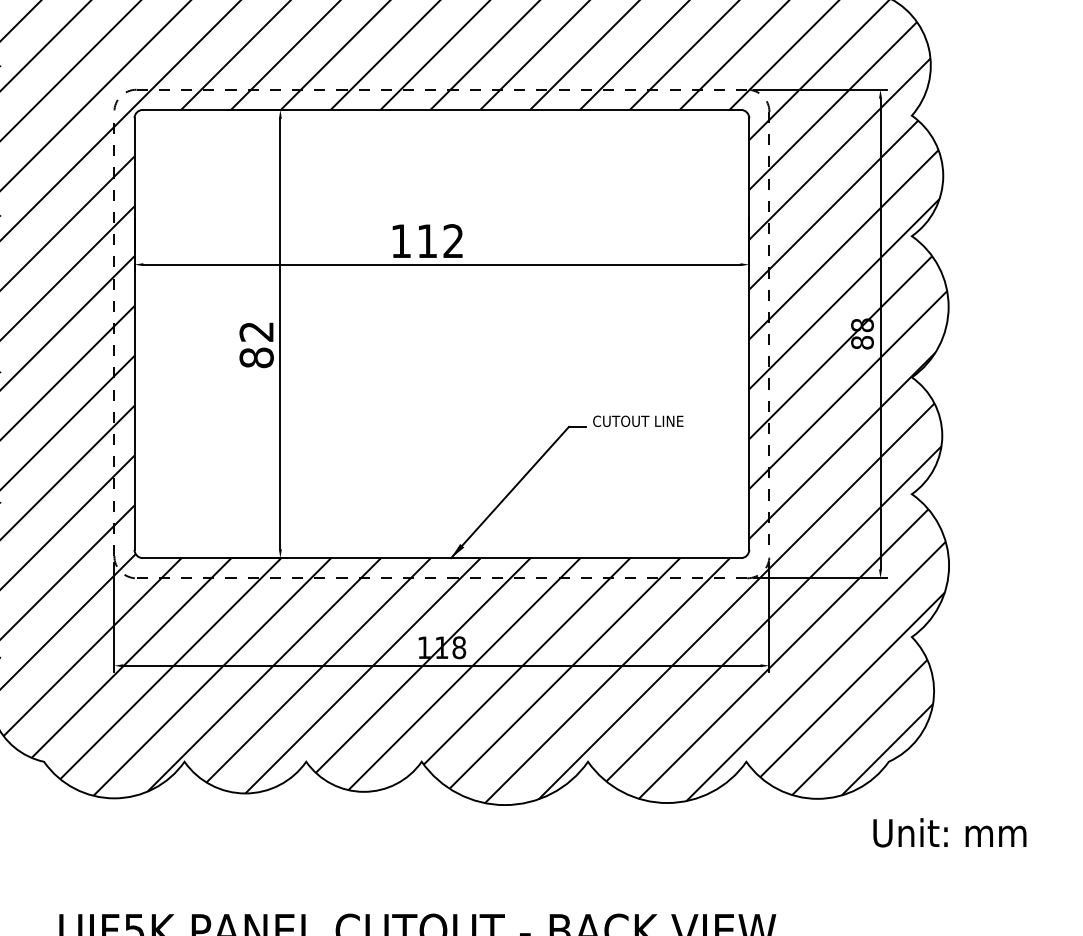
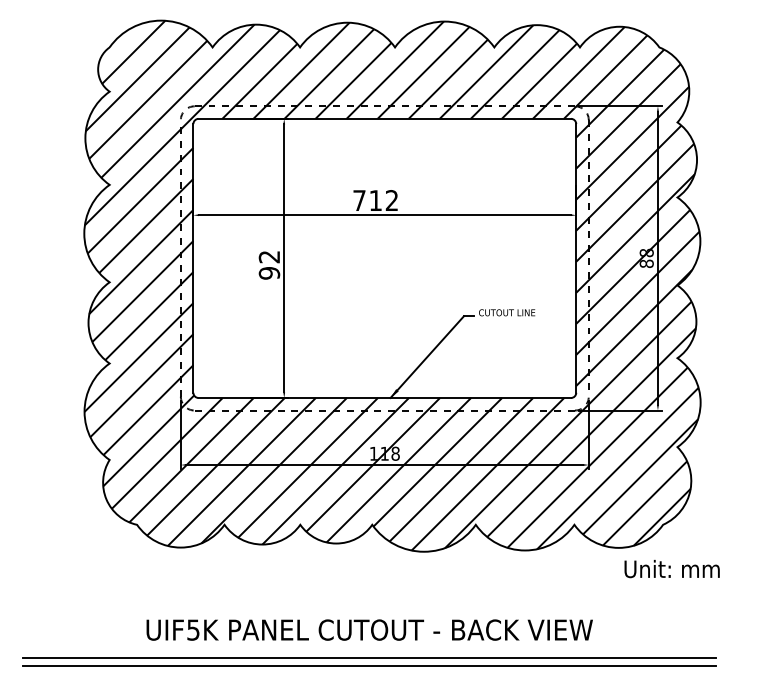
text: (401, 241) -> (359, 200), 112 -> 712
text: (256, 358) -> (269, 273), 82 -> 92
text: (948, 833) -> (671, 569), moved

